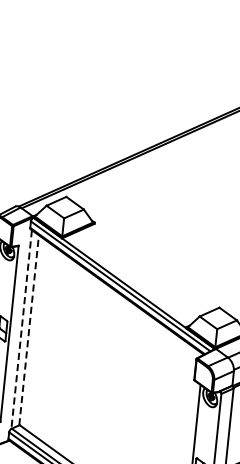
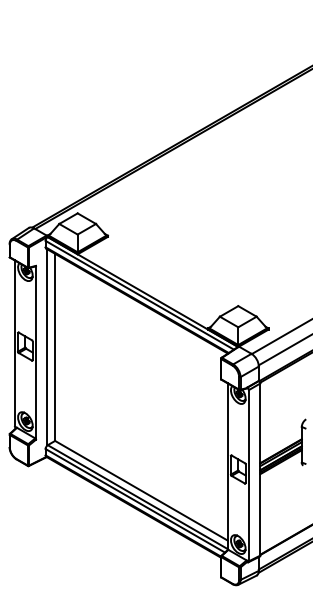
line: (21, 329) -> (47, 347), dashed -> solid
line: (28, 330) -> (54, 347), dashed -> solid

